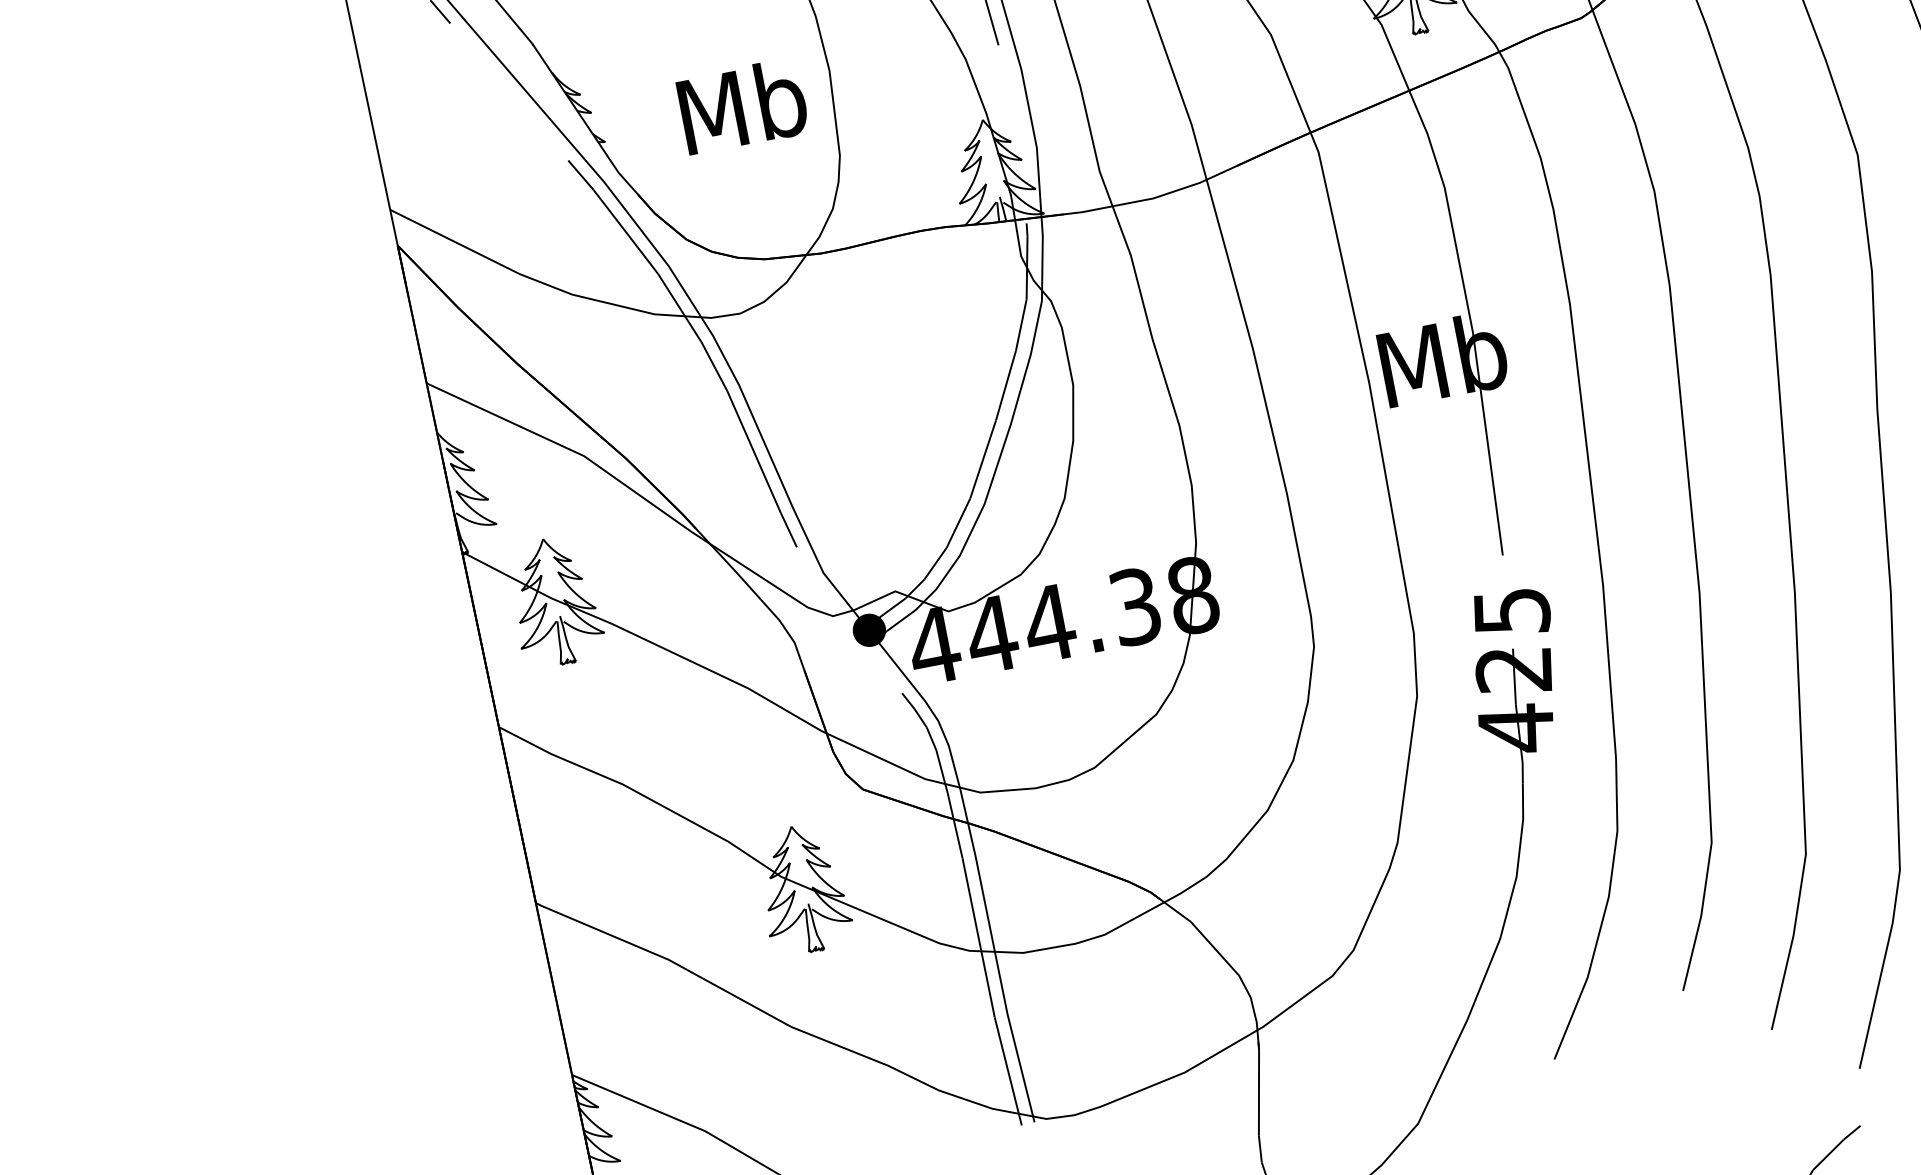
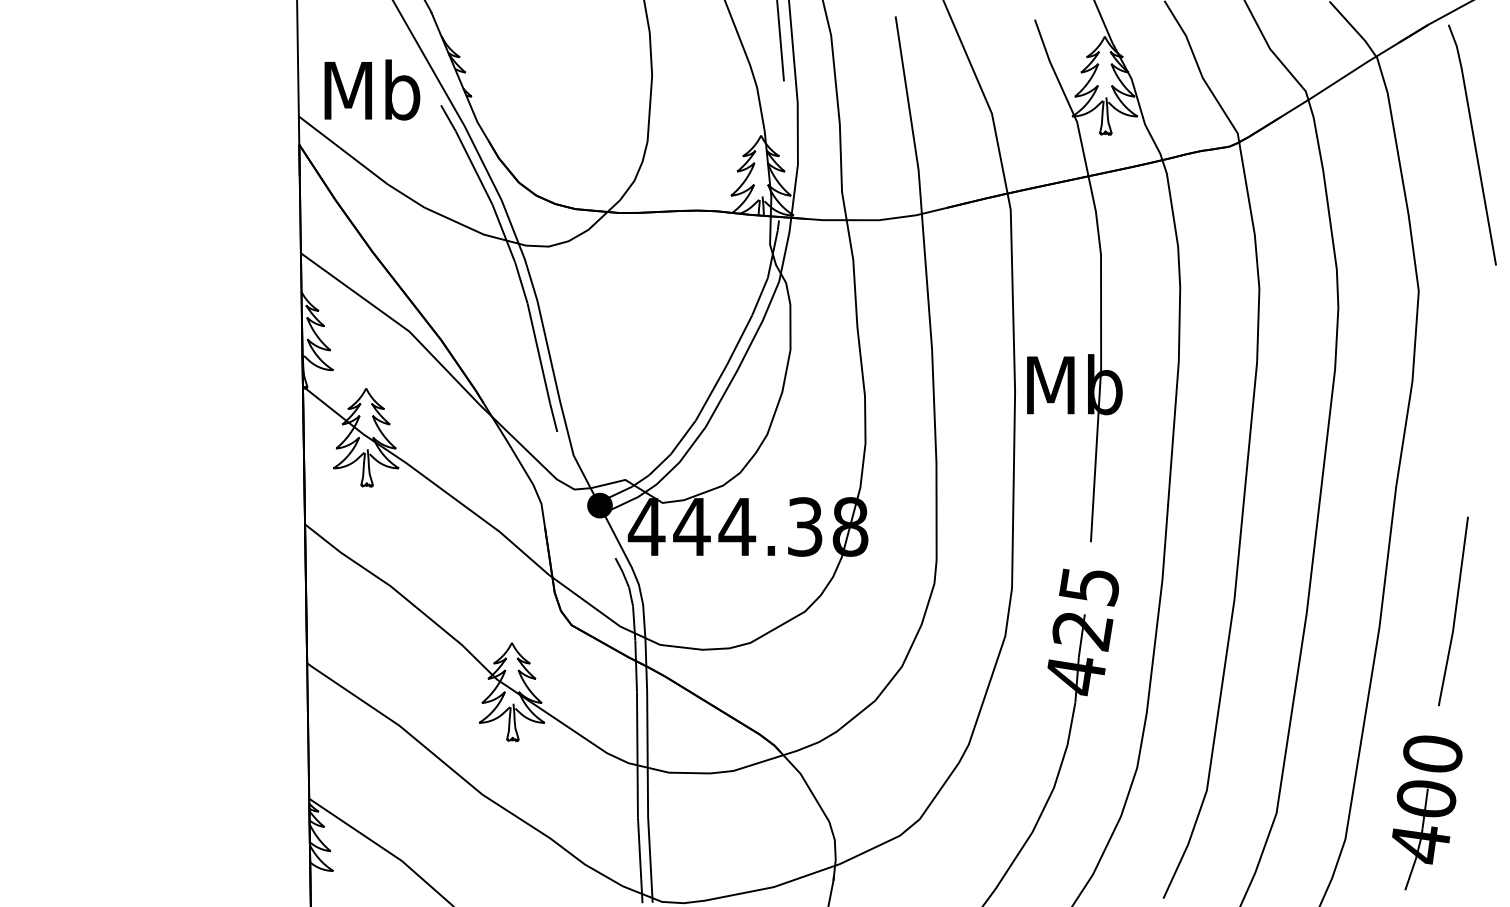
text: (743, 105) -> (372, 89), moved

